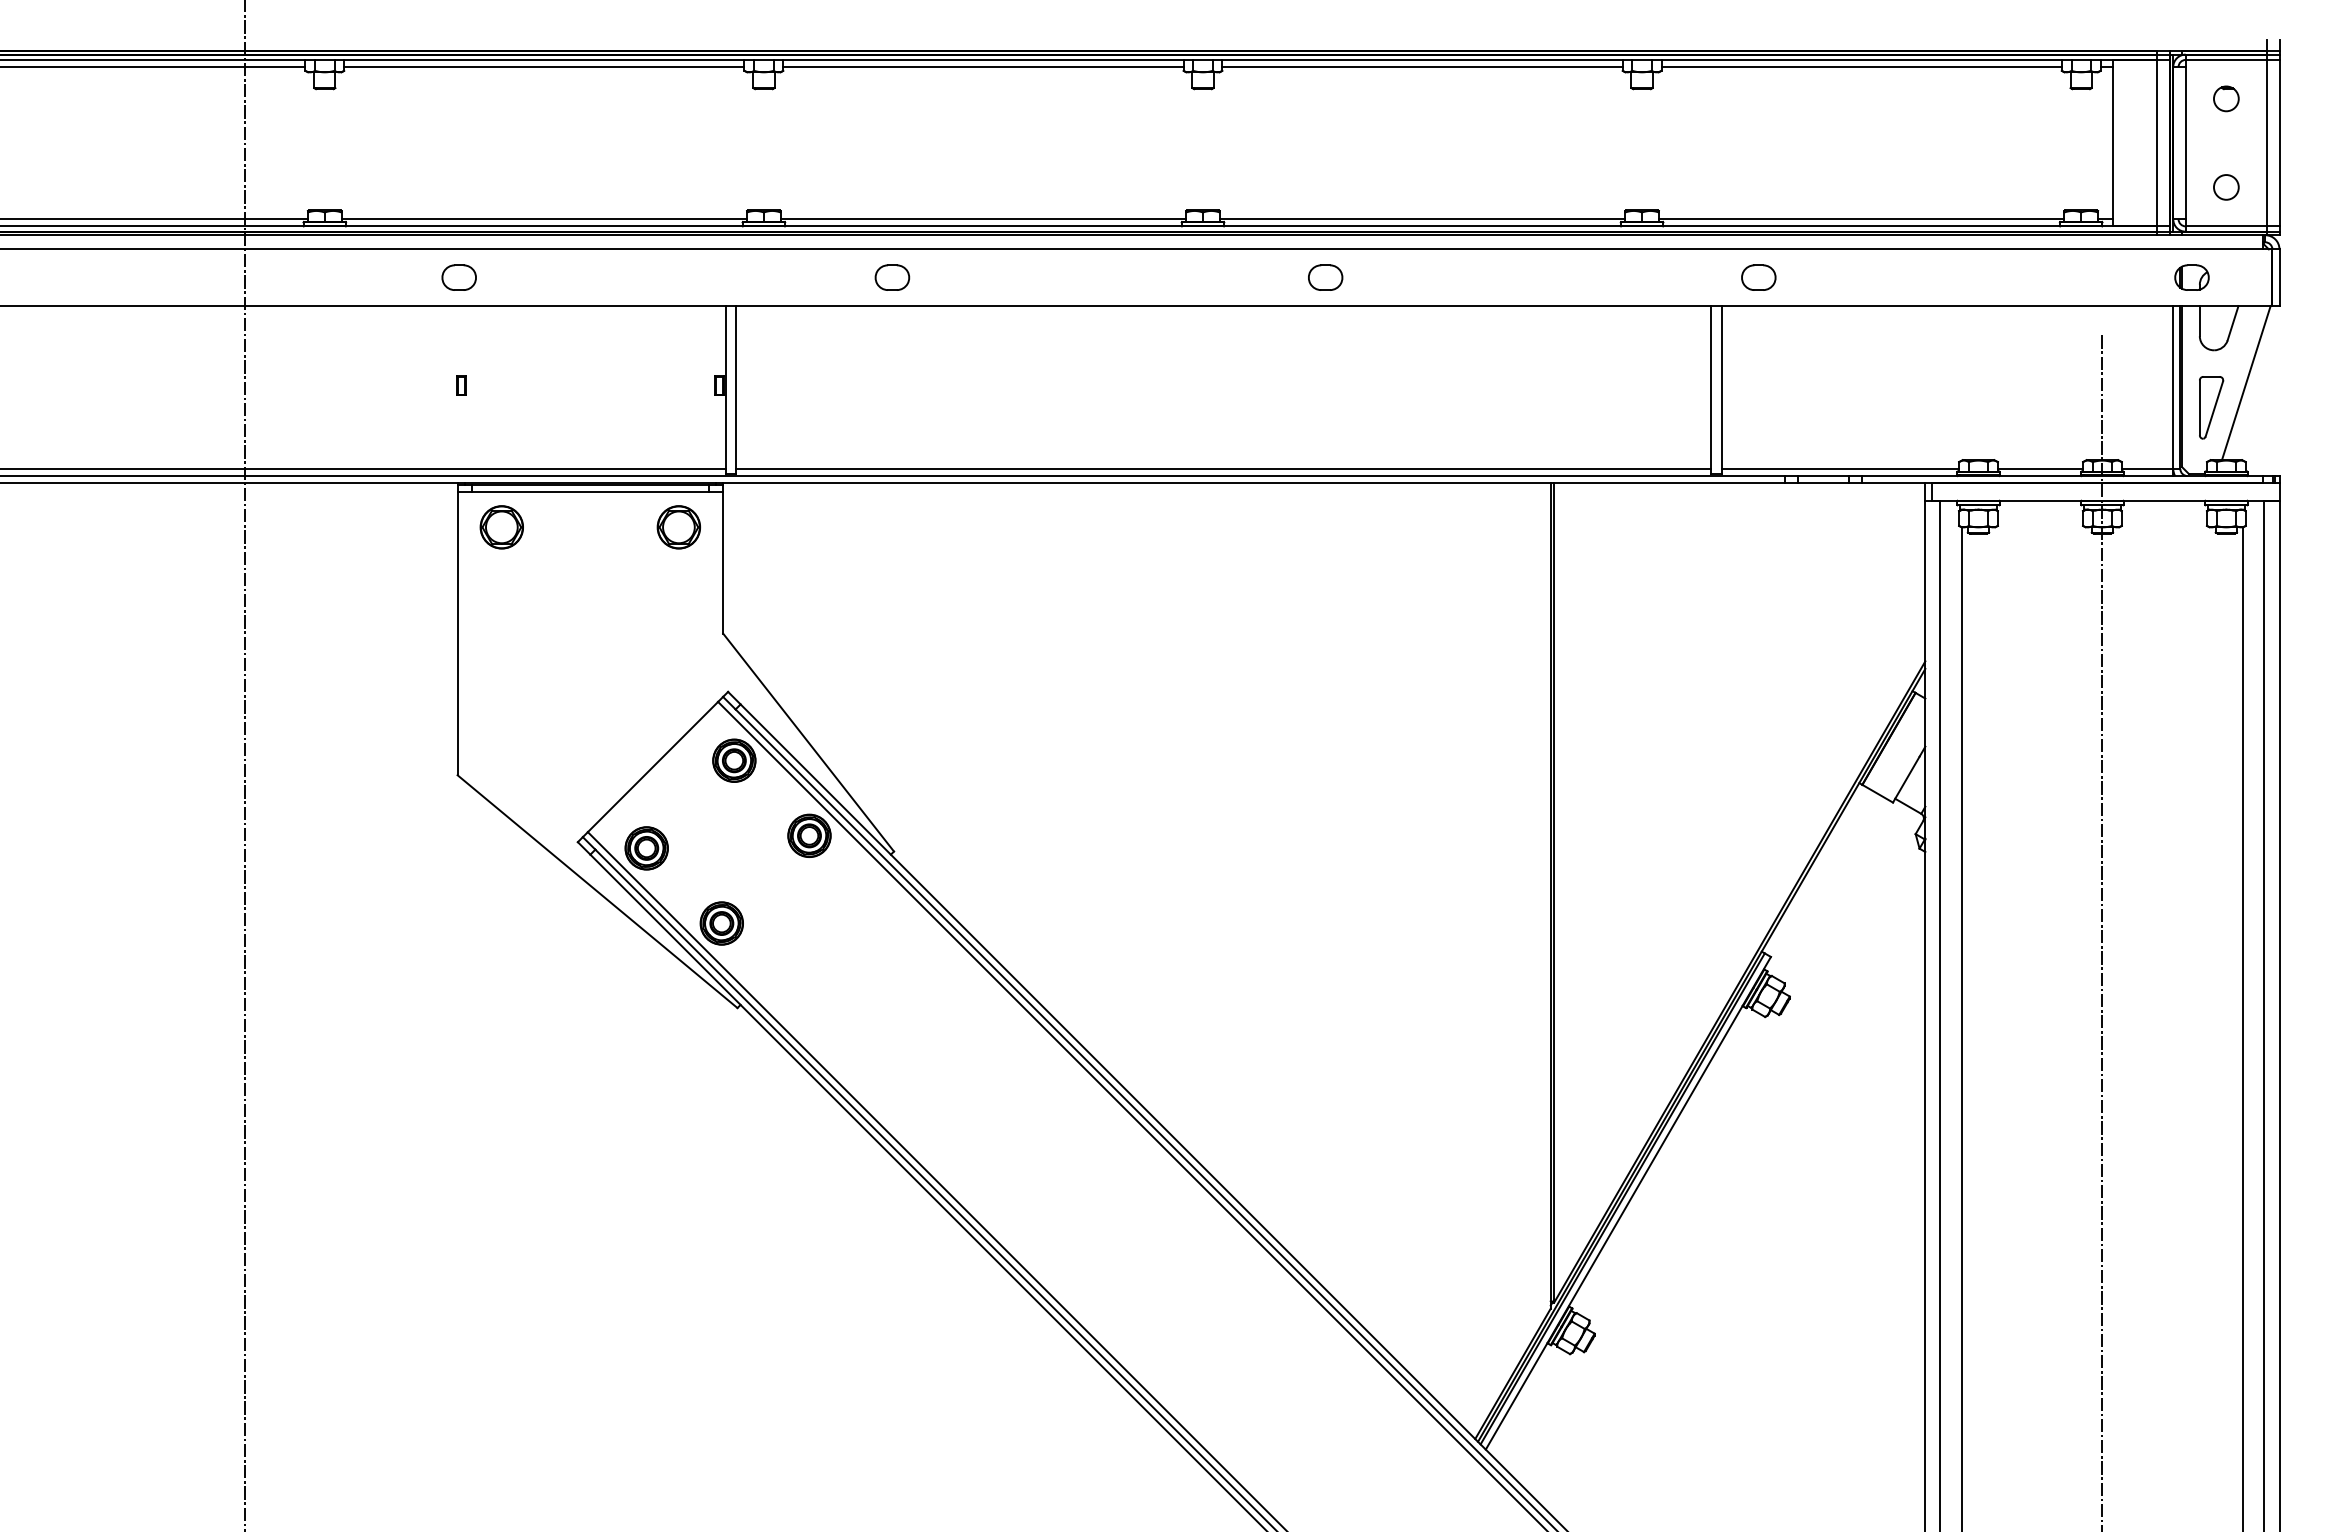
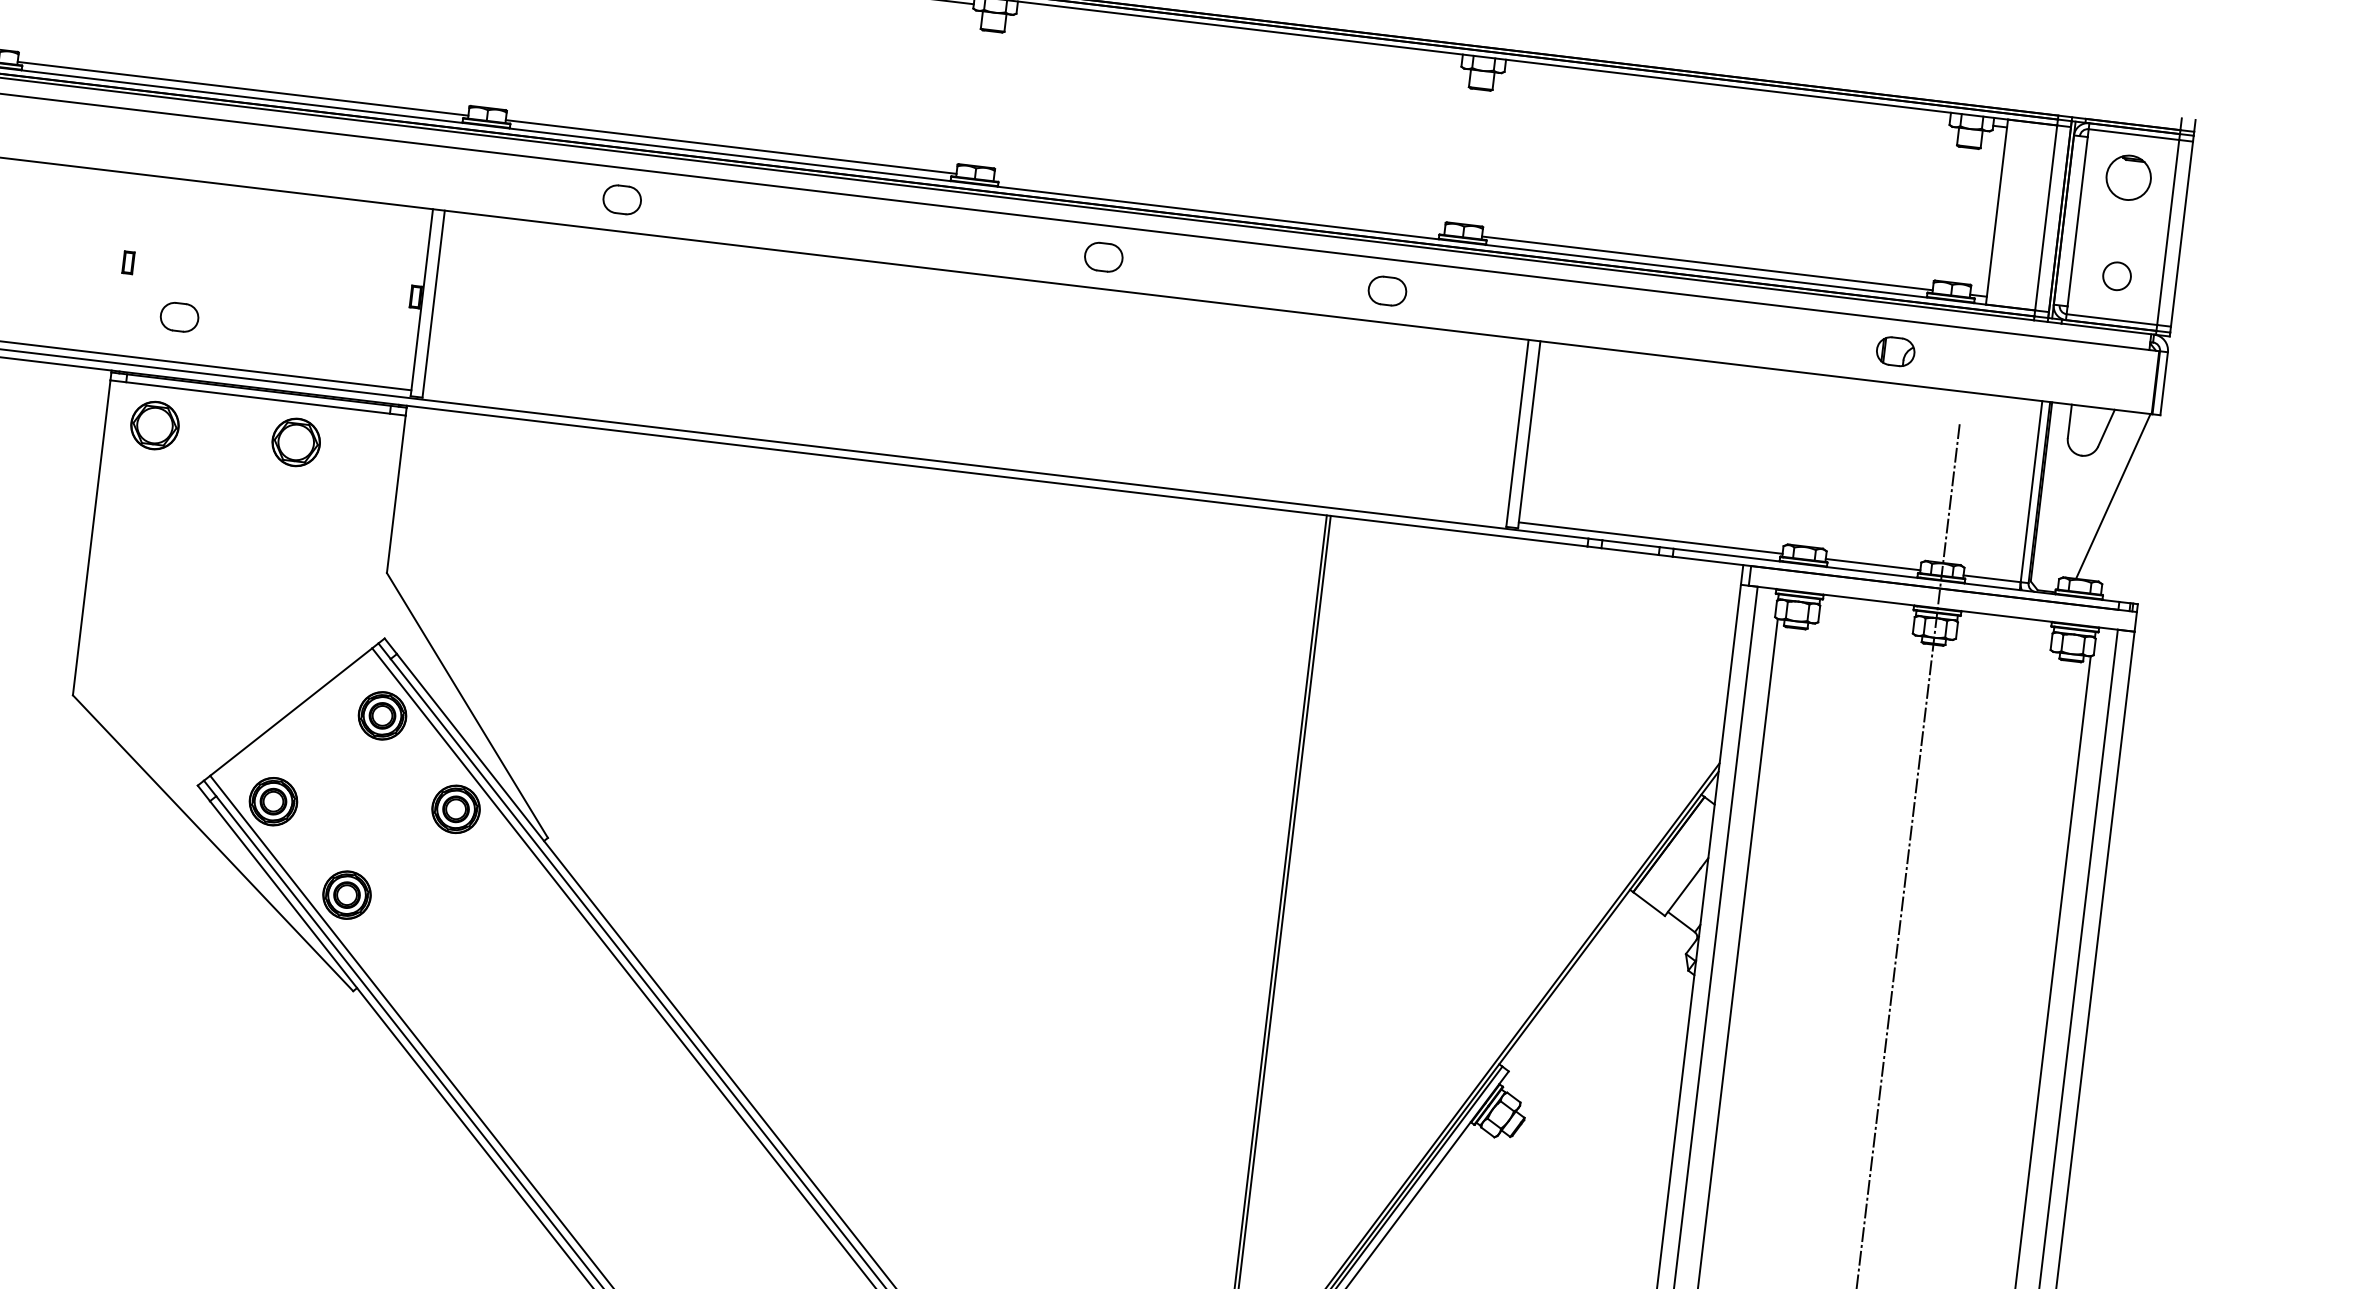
line: (1422, 67) -> (1239, 36), removed
line: (1861, 67) -> (1727, 94), removed
part: (2226, 98) -> (2128, 177), size x1.6
line: (1422, 219) -> (1219, 205), removed
part: (458, 277) -> (178, 316), moved
part: (1758, 277) -> (1387, 290), moved
part: (2191, 277) -> (1895, 351), moved
part: (2211, 407) -> (2071, 518), removed
line: (1223, 468) -> (964, 455), removed
part: (678, 527) -> (295, 442), moved

